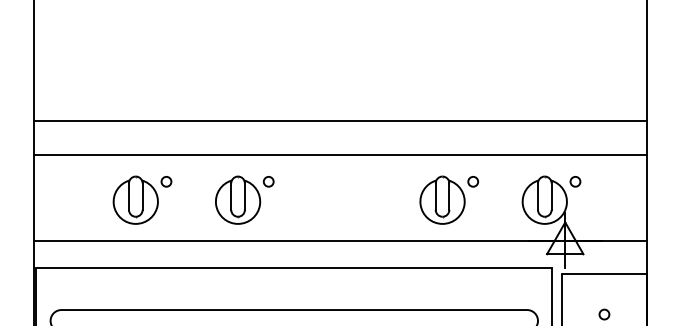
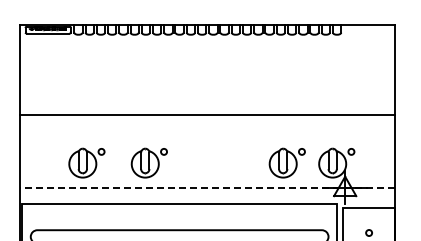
line: (339, 154) -> (207, 135), removed
part: (447, 199) -> (286, 162), moved
line: (339, 240) -> (207, 187), solid -> dashed

